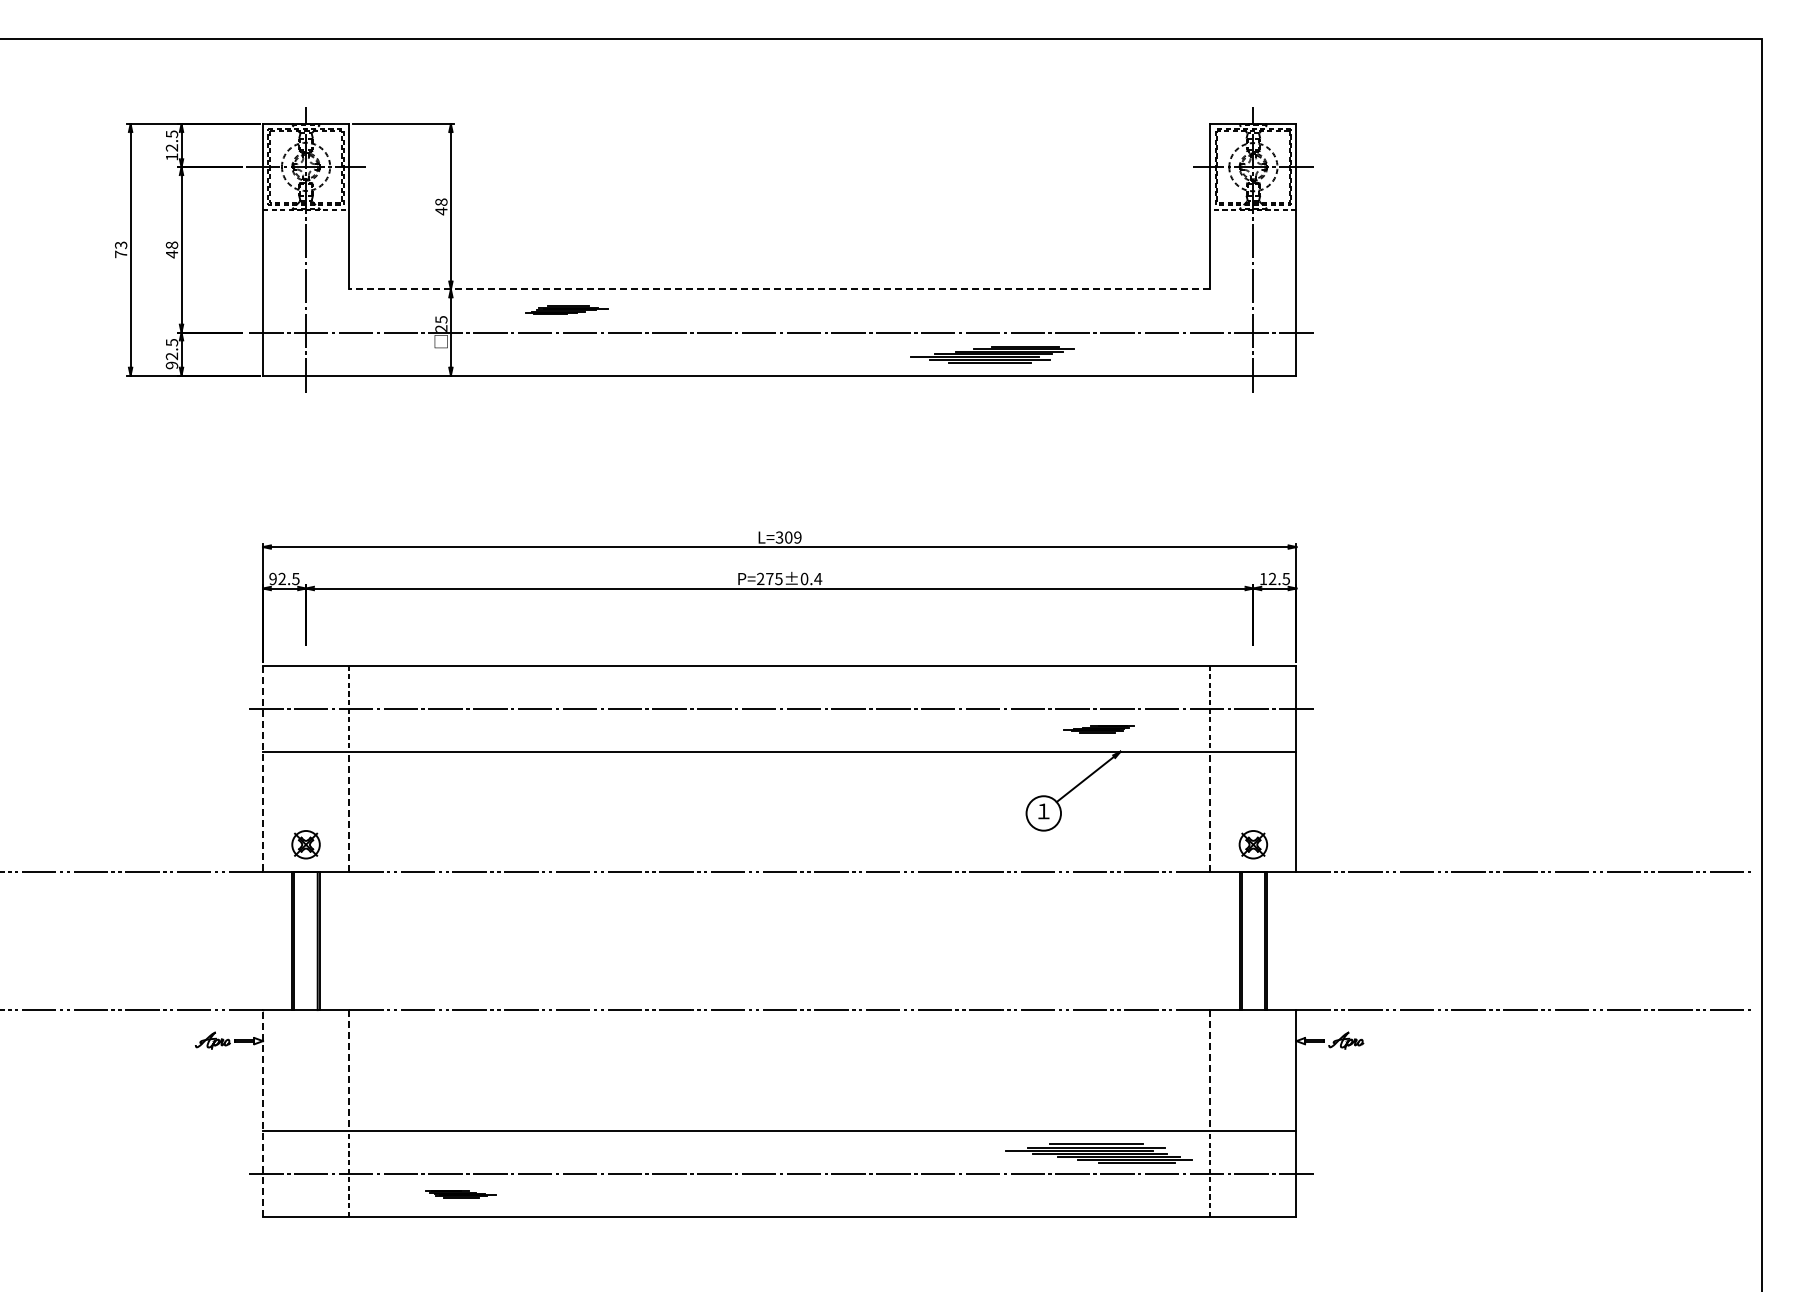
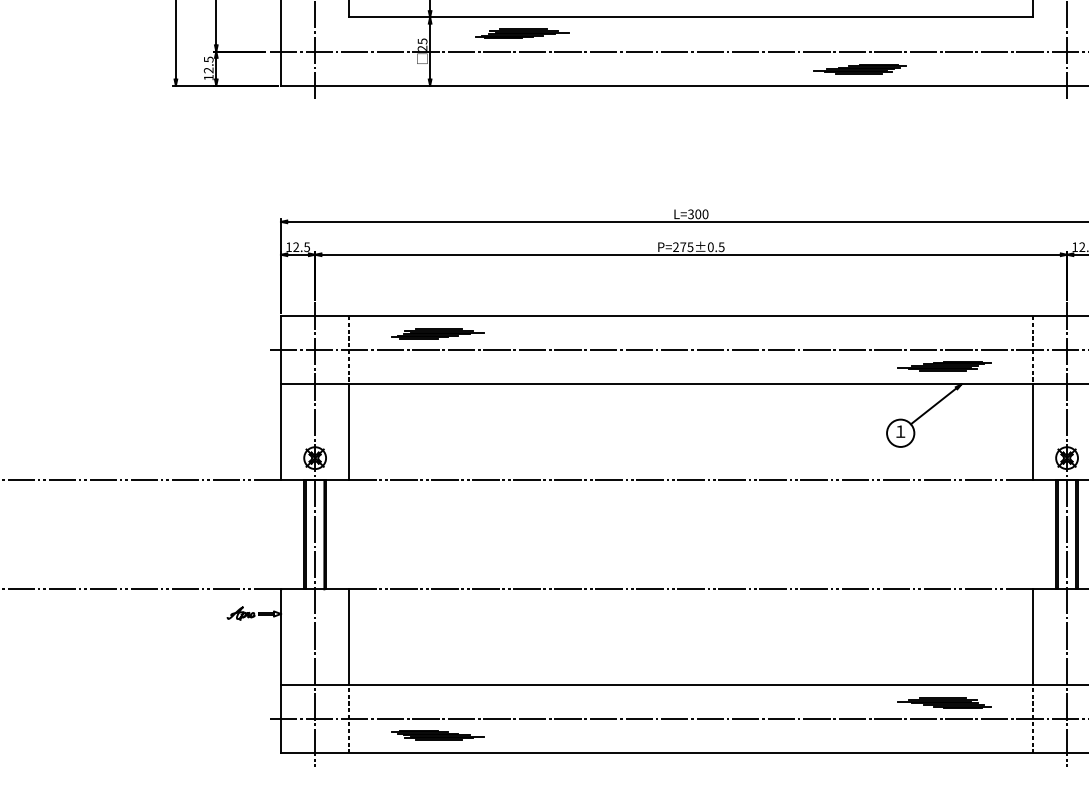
line: (779, 289) -> (690, 17), dashed -> solid
part: (567, 309) -> (522, 33), size x1.43
part: (992, 354) -> (859, 69), size x0.71
text: (171, 365) -> (208, 77), 92.5 -> 12.5
text: (797, 537) -> (705, 214), L=309 -> L=300
text: (272, 578) -> (288, 246), 92.5 -> 12.5
text: (818, 579) -> (721, 247), P=275±0.4 -> P=275±0.5
part: (460, 687) -> (437, 333), added
part: (1098, 728) -> (944, 365), size x1.67
line: (263, 769) -> (281, 398), dashed -> solid
line: (349, 811) -> (349, 431), dashed -> solid
line: (1210, 811) -> (1033, 431), dashed -> solid
line: (306, 941) -> (315, 534), added
line: (1253, 941) -> (1067, 534), added
line: (349, 1070) -> (349, 637), dashed -> solid
line: (1210, 1070) -> (1033, 637), dashed -> solid
line: (263, 1112) -> (281, 670), dashed -> solid
part: (1098, 1153) -> (944, 703), size x0.62
part: (460, 1193) -> (437, 734), size x1.67

